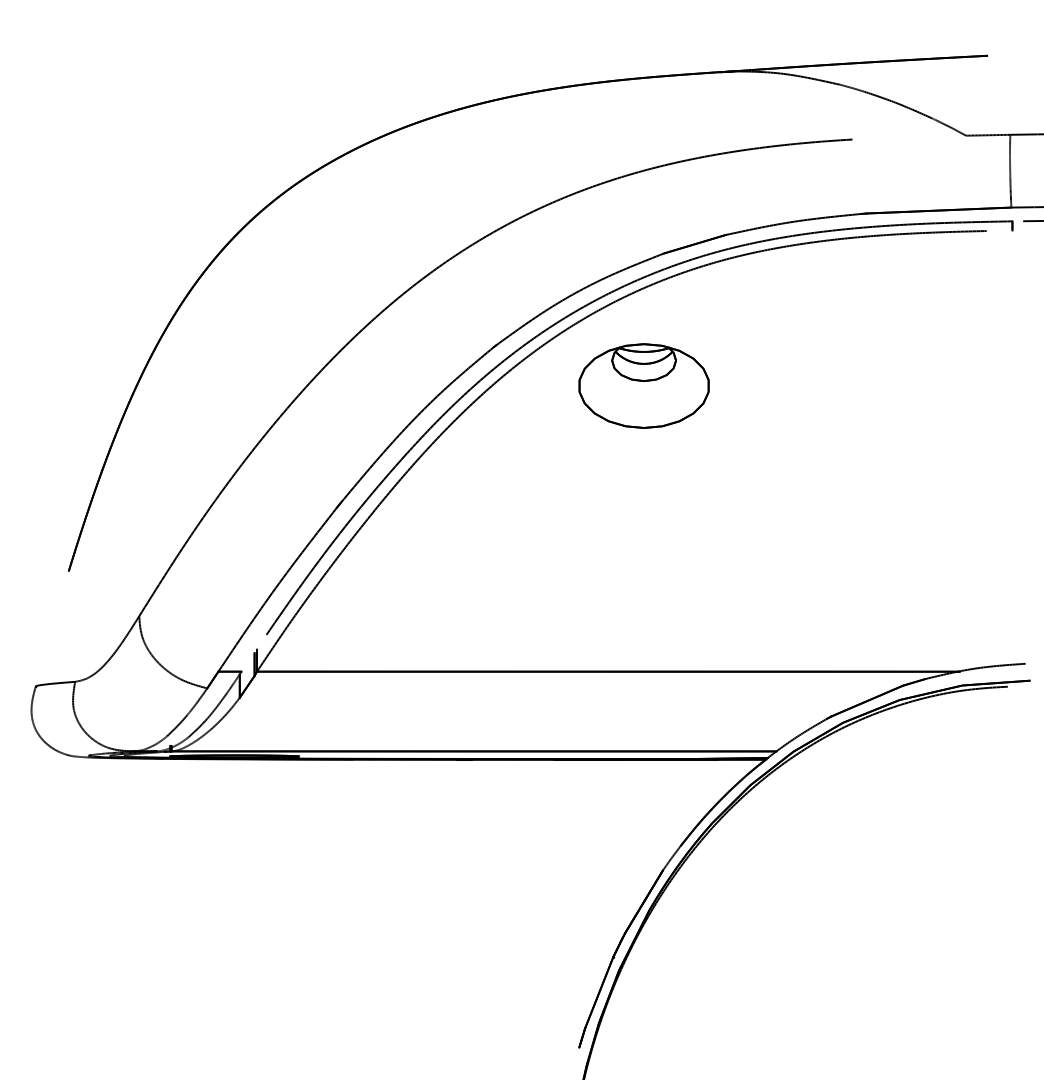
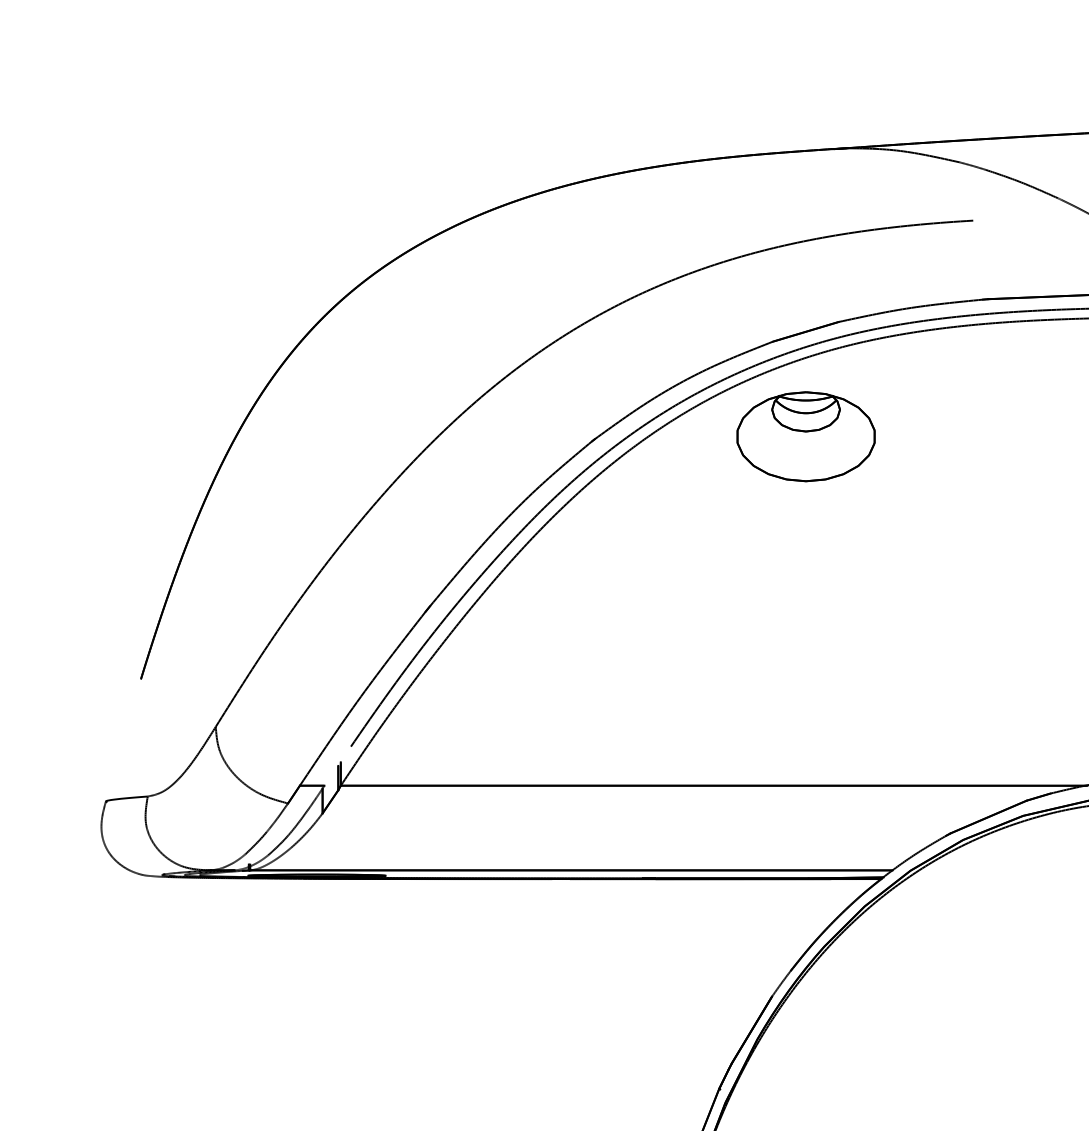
part: (643, 385) -> (805, 436), moved

